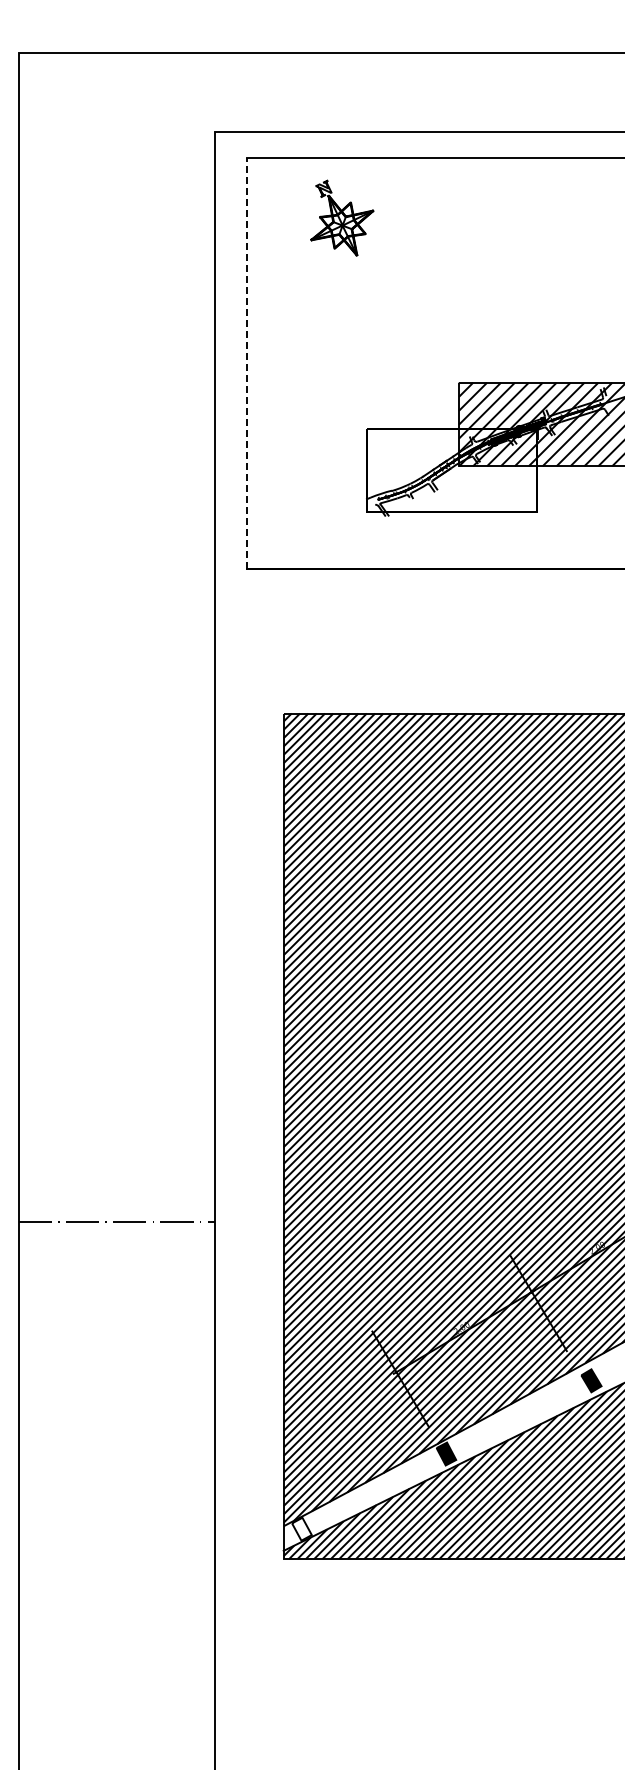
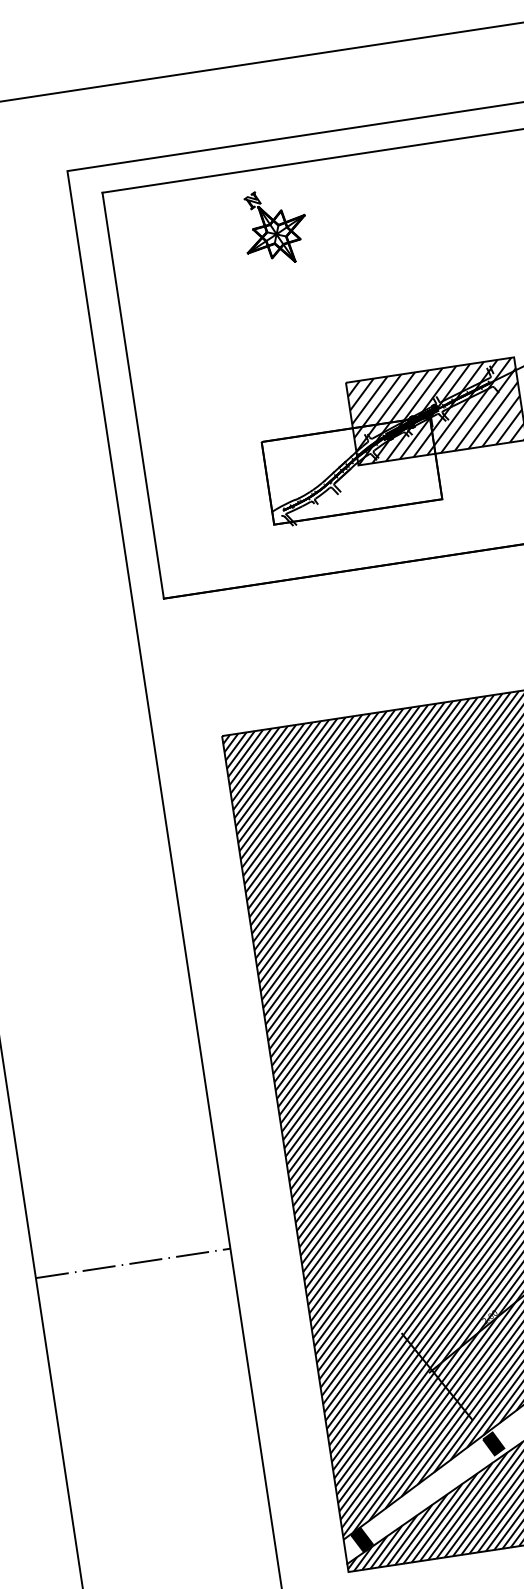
part: (342, 217) -> (275, 226), moved
line: (246, 363) -> (132, 395), dashed -> solid
fill: (301, 1528) -> (361, 1539), added

